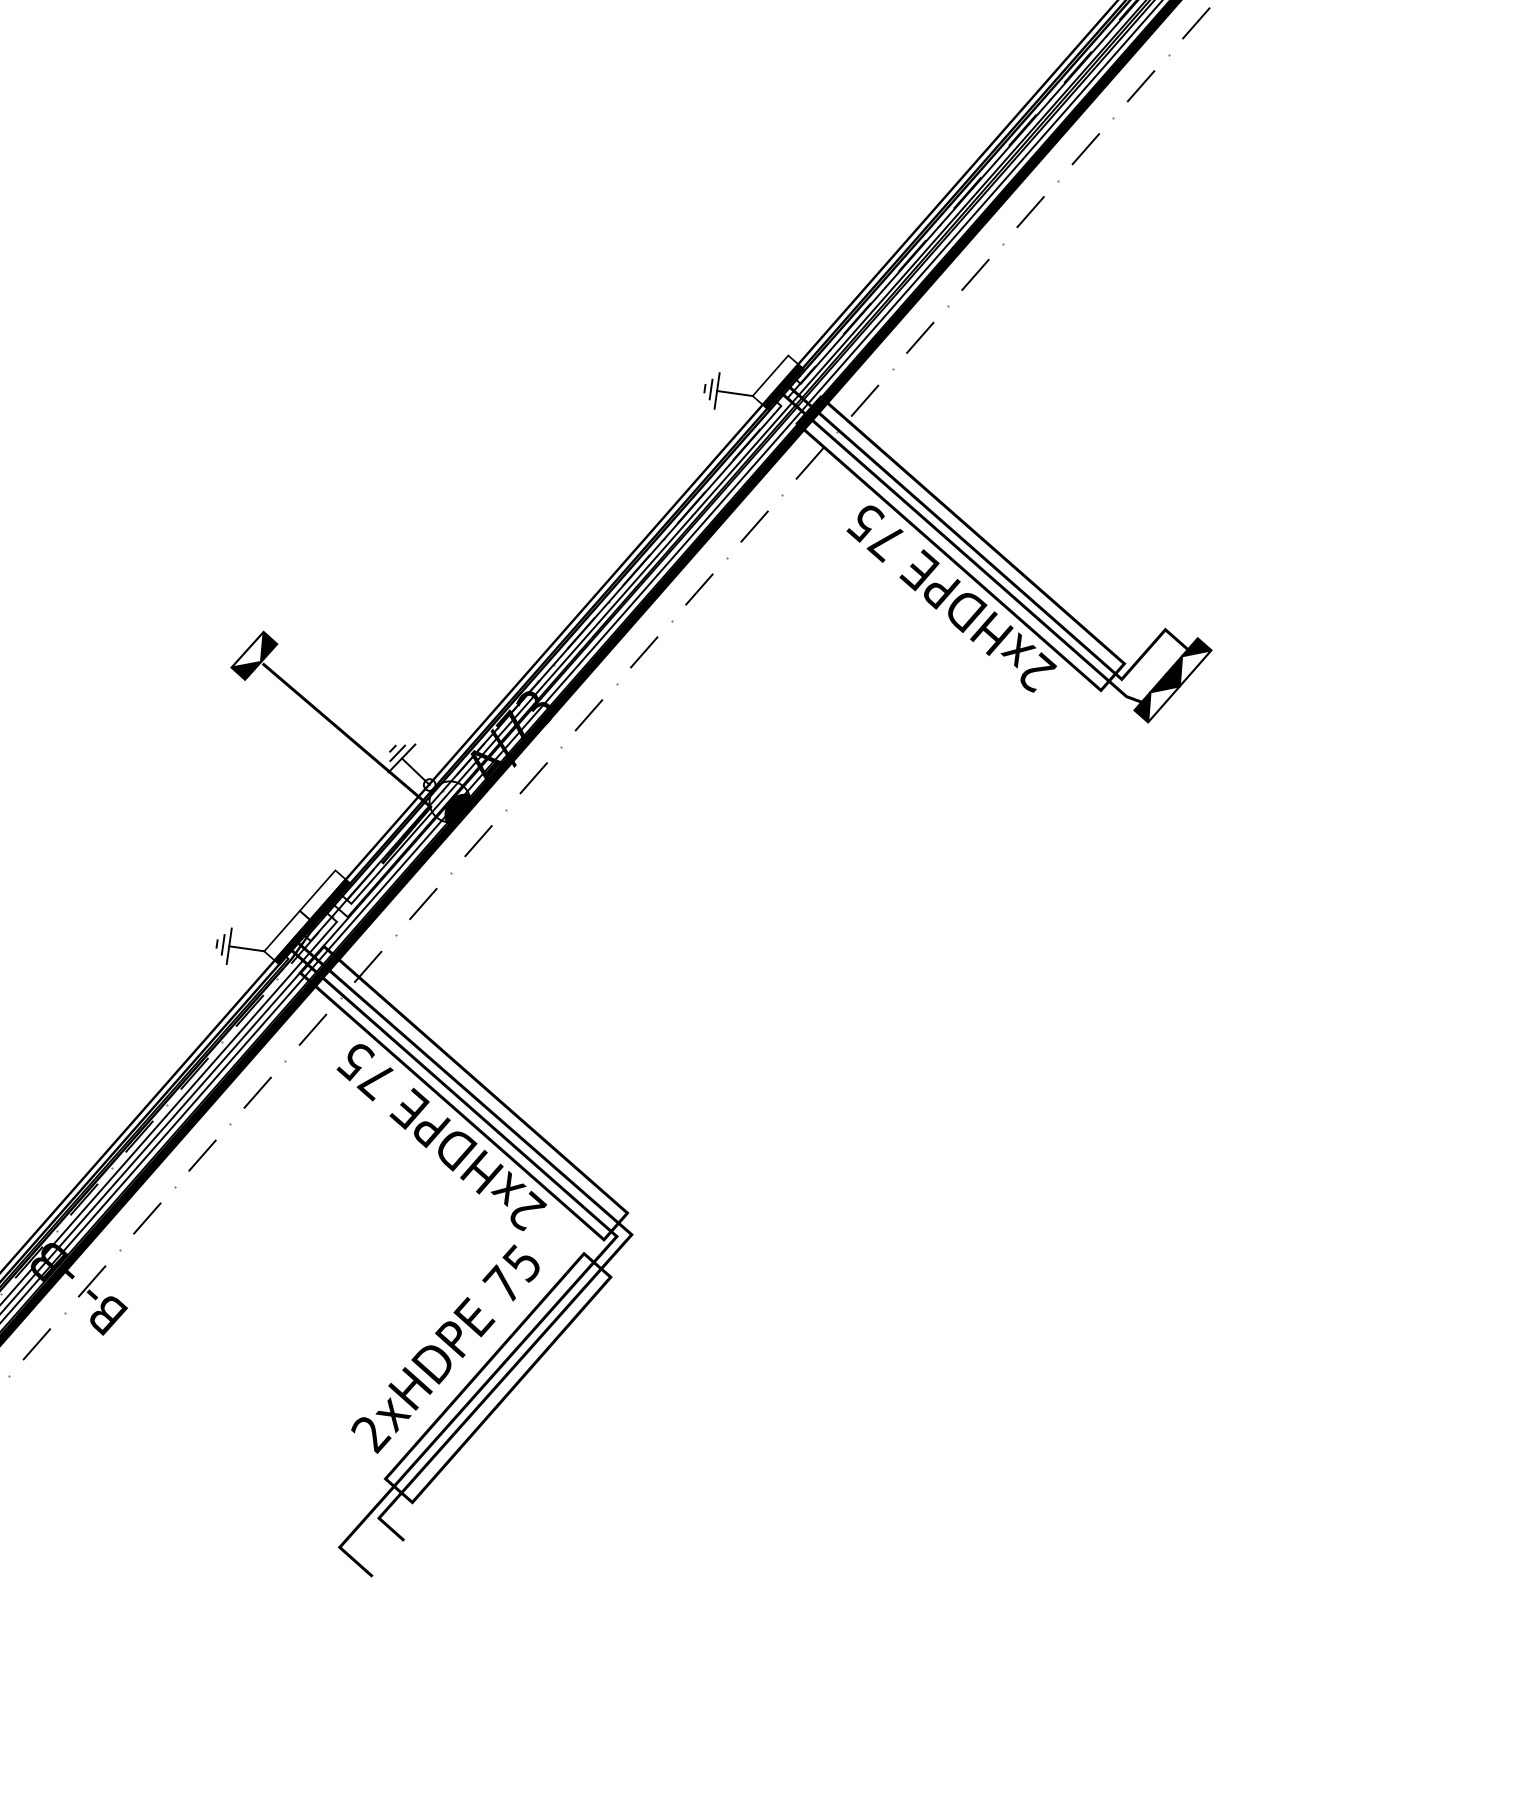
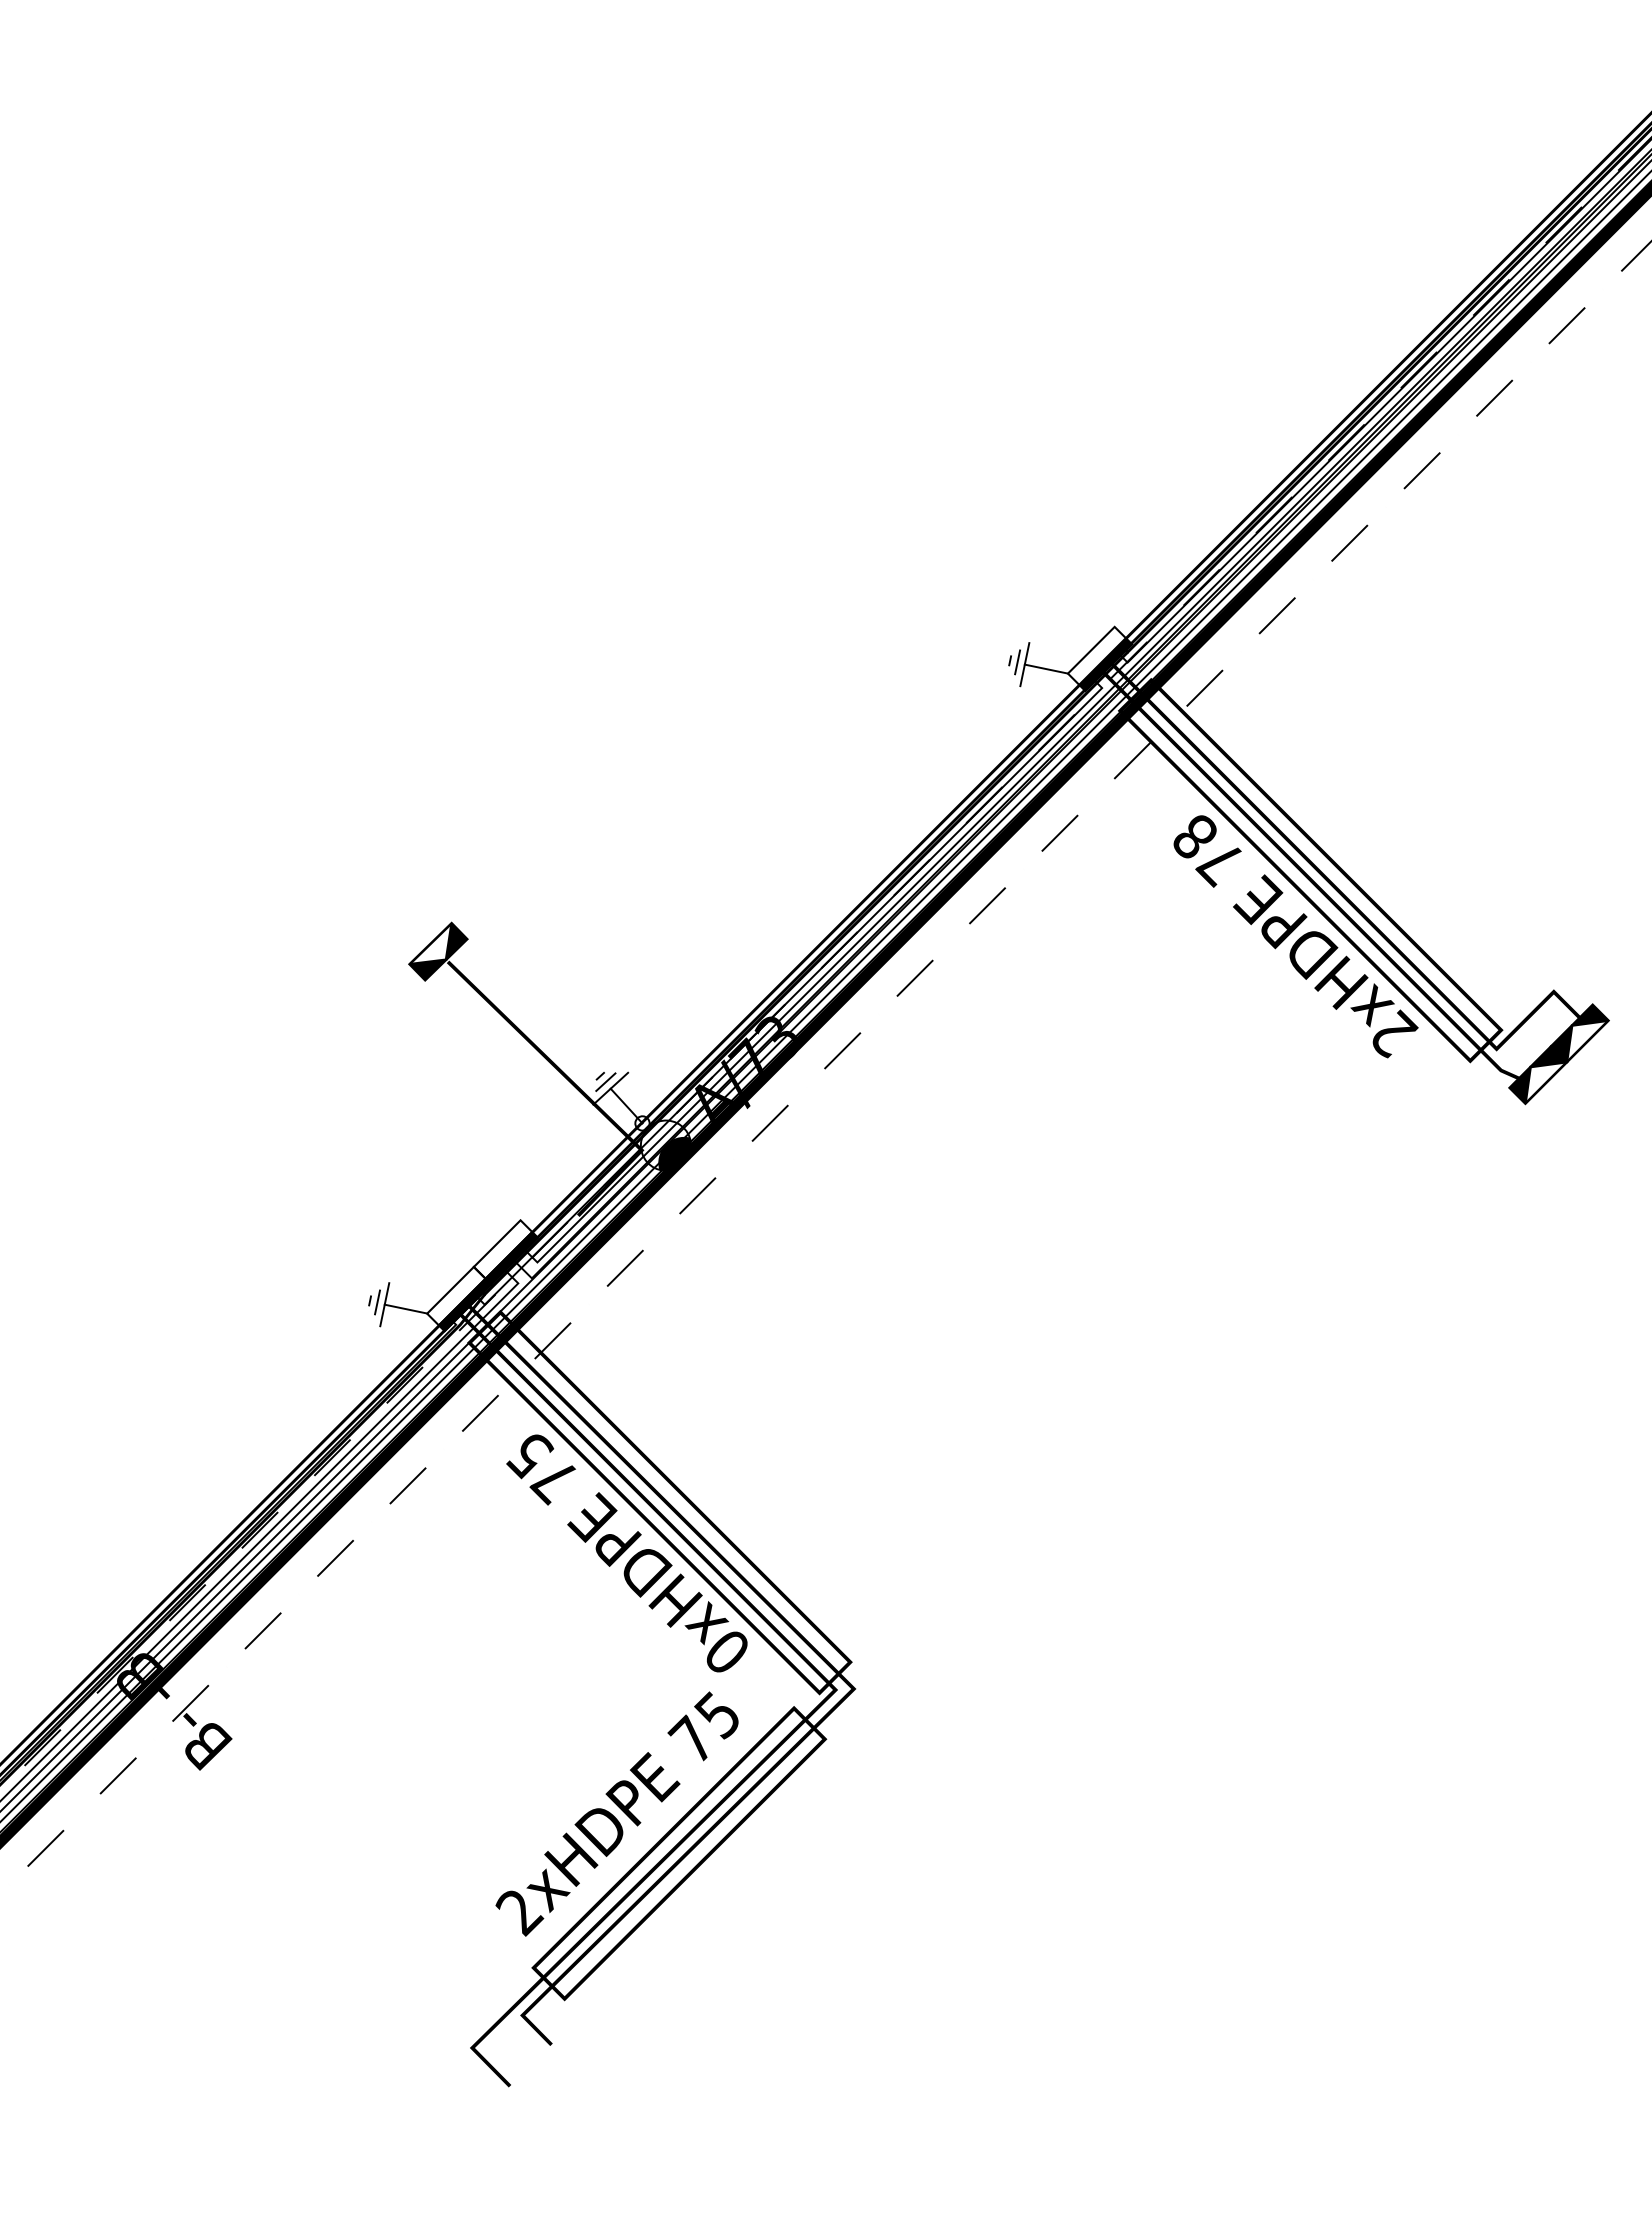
text: (865, 523) -> (1195, 838), 75 -> 78
text: (528, 1210) -> (729, 1651), 2xHDPE -> 0xHDPE

